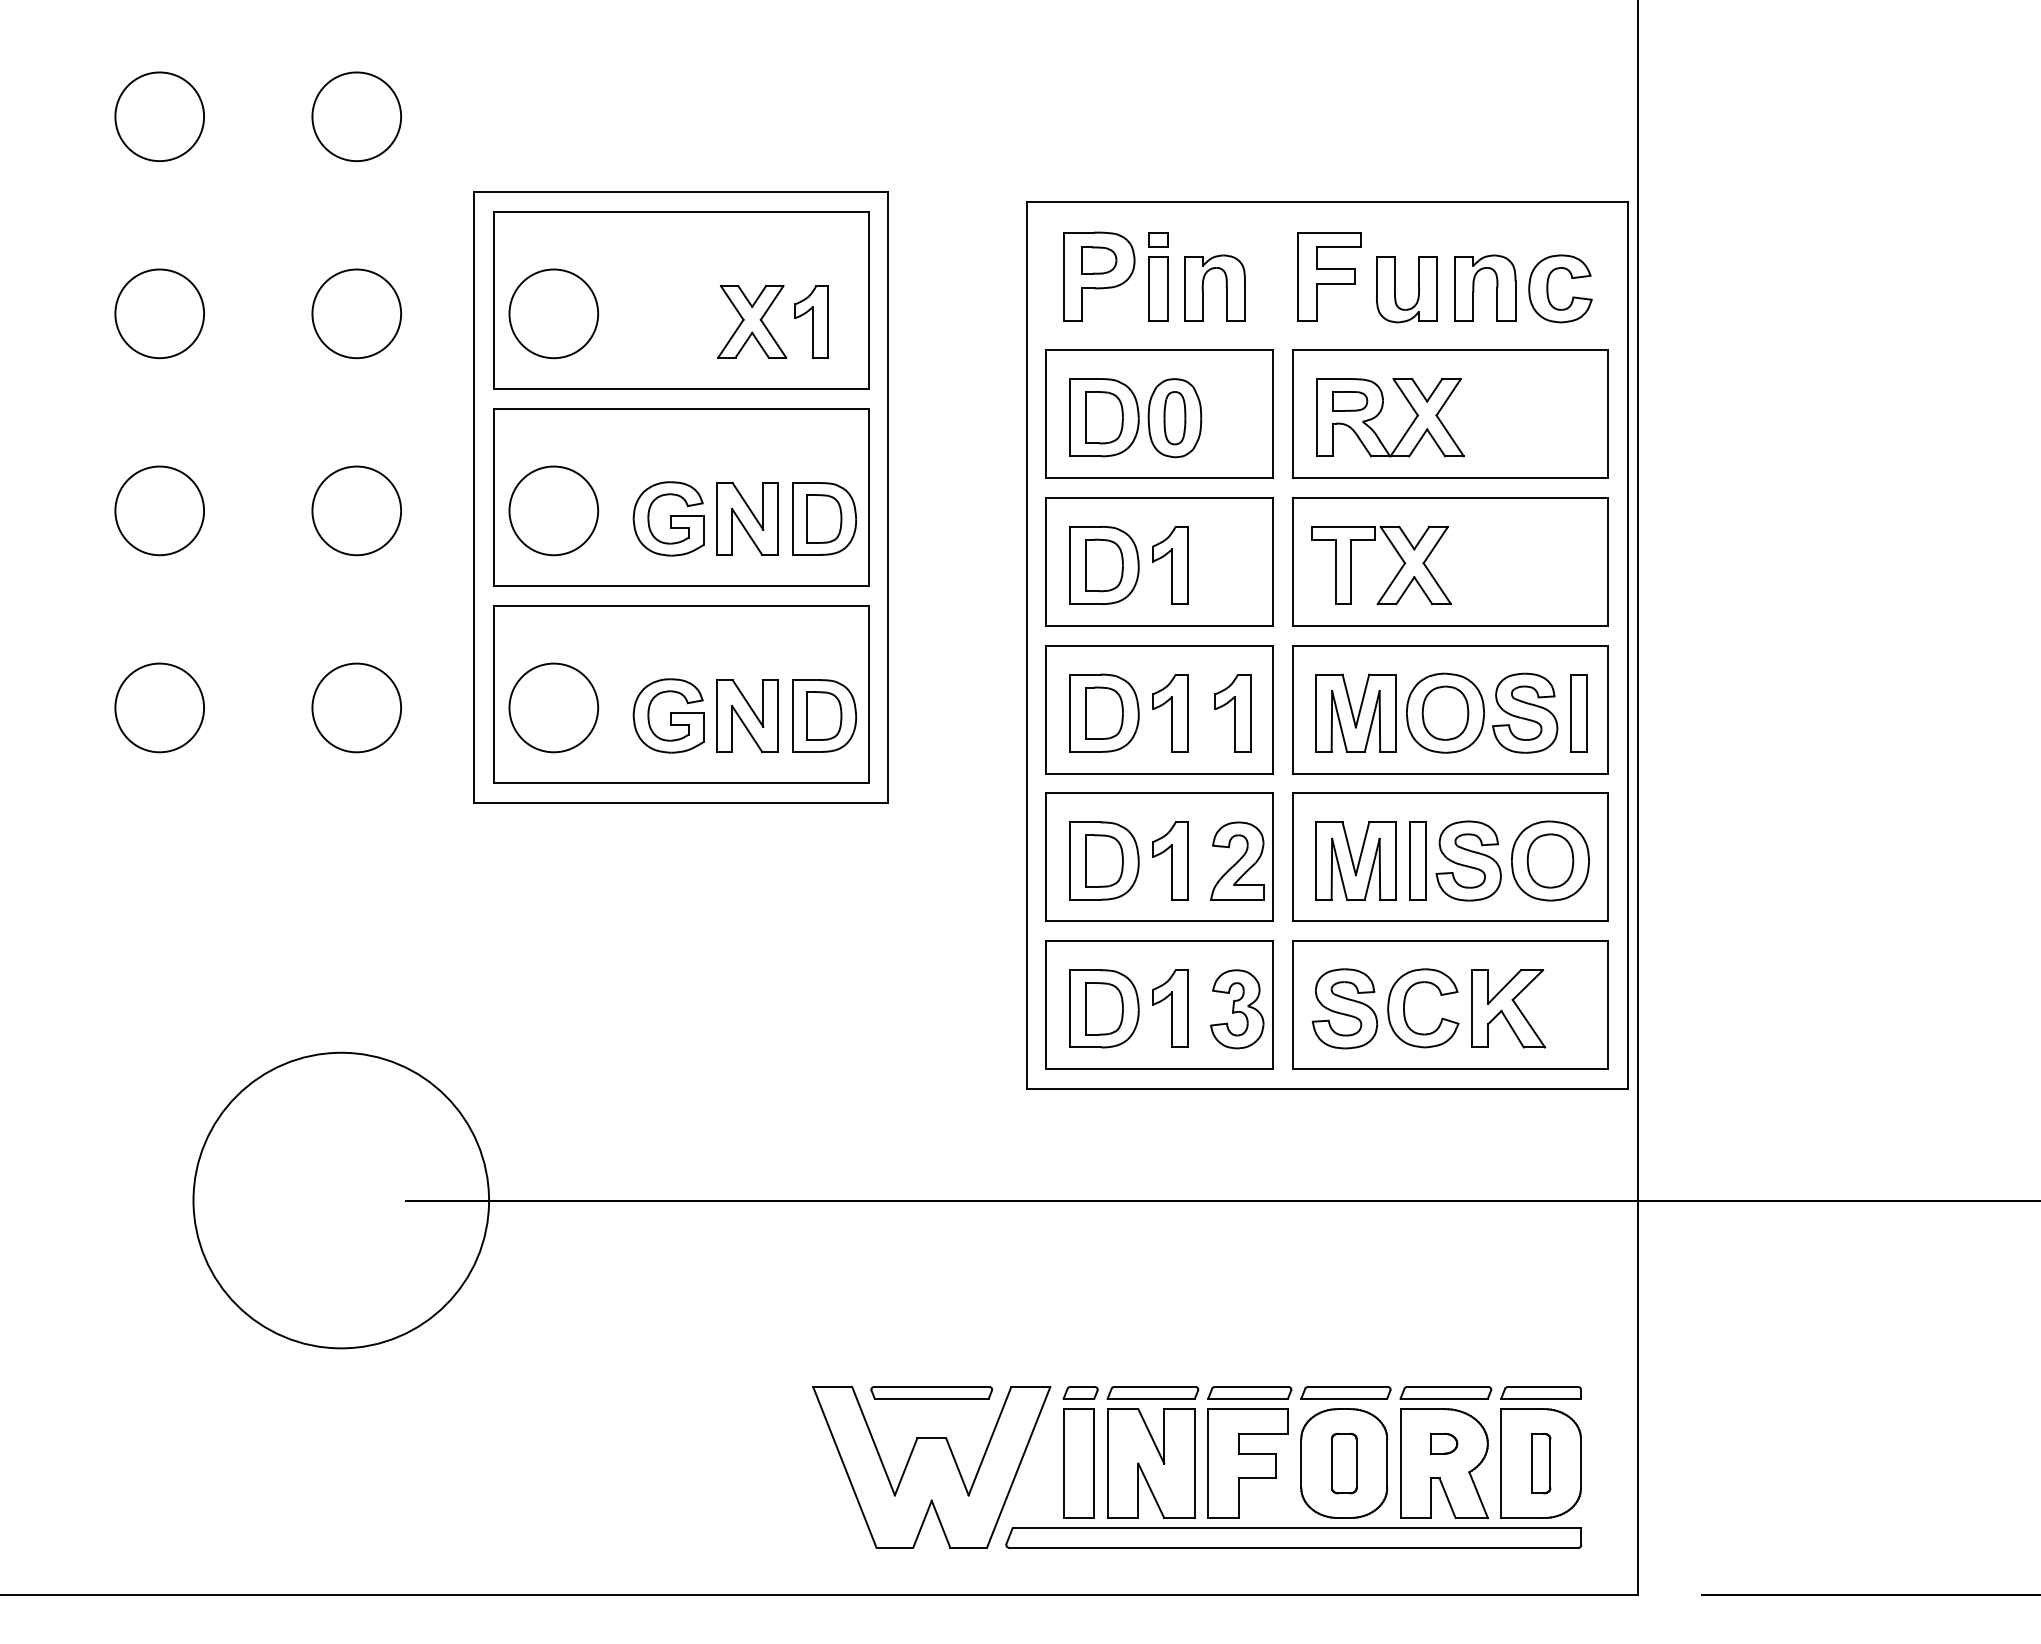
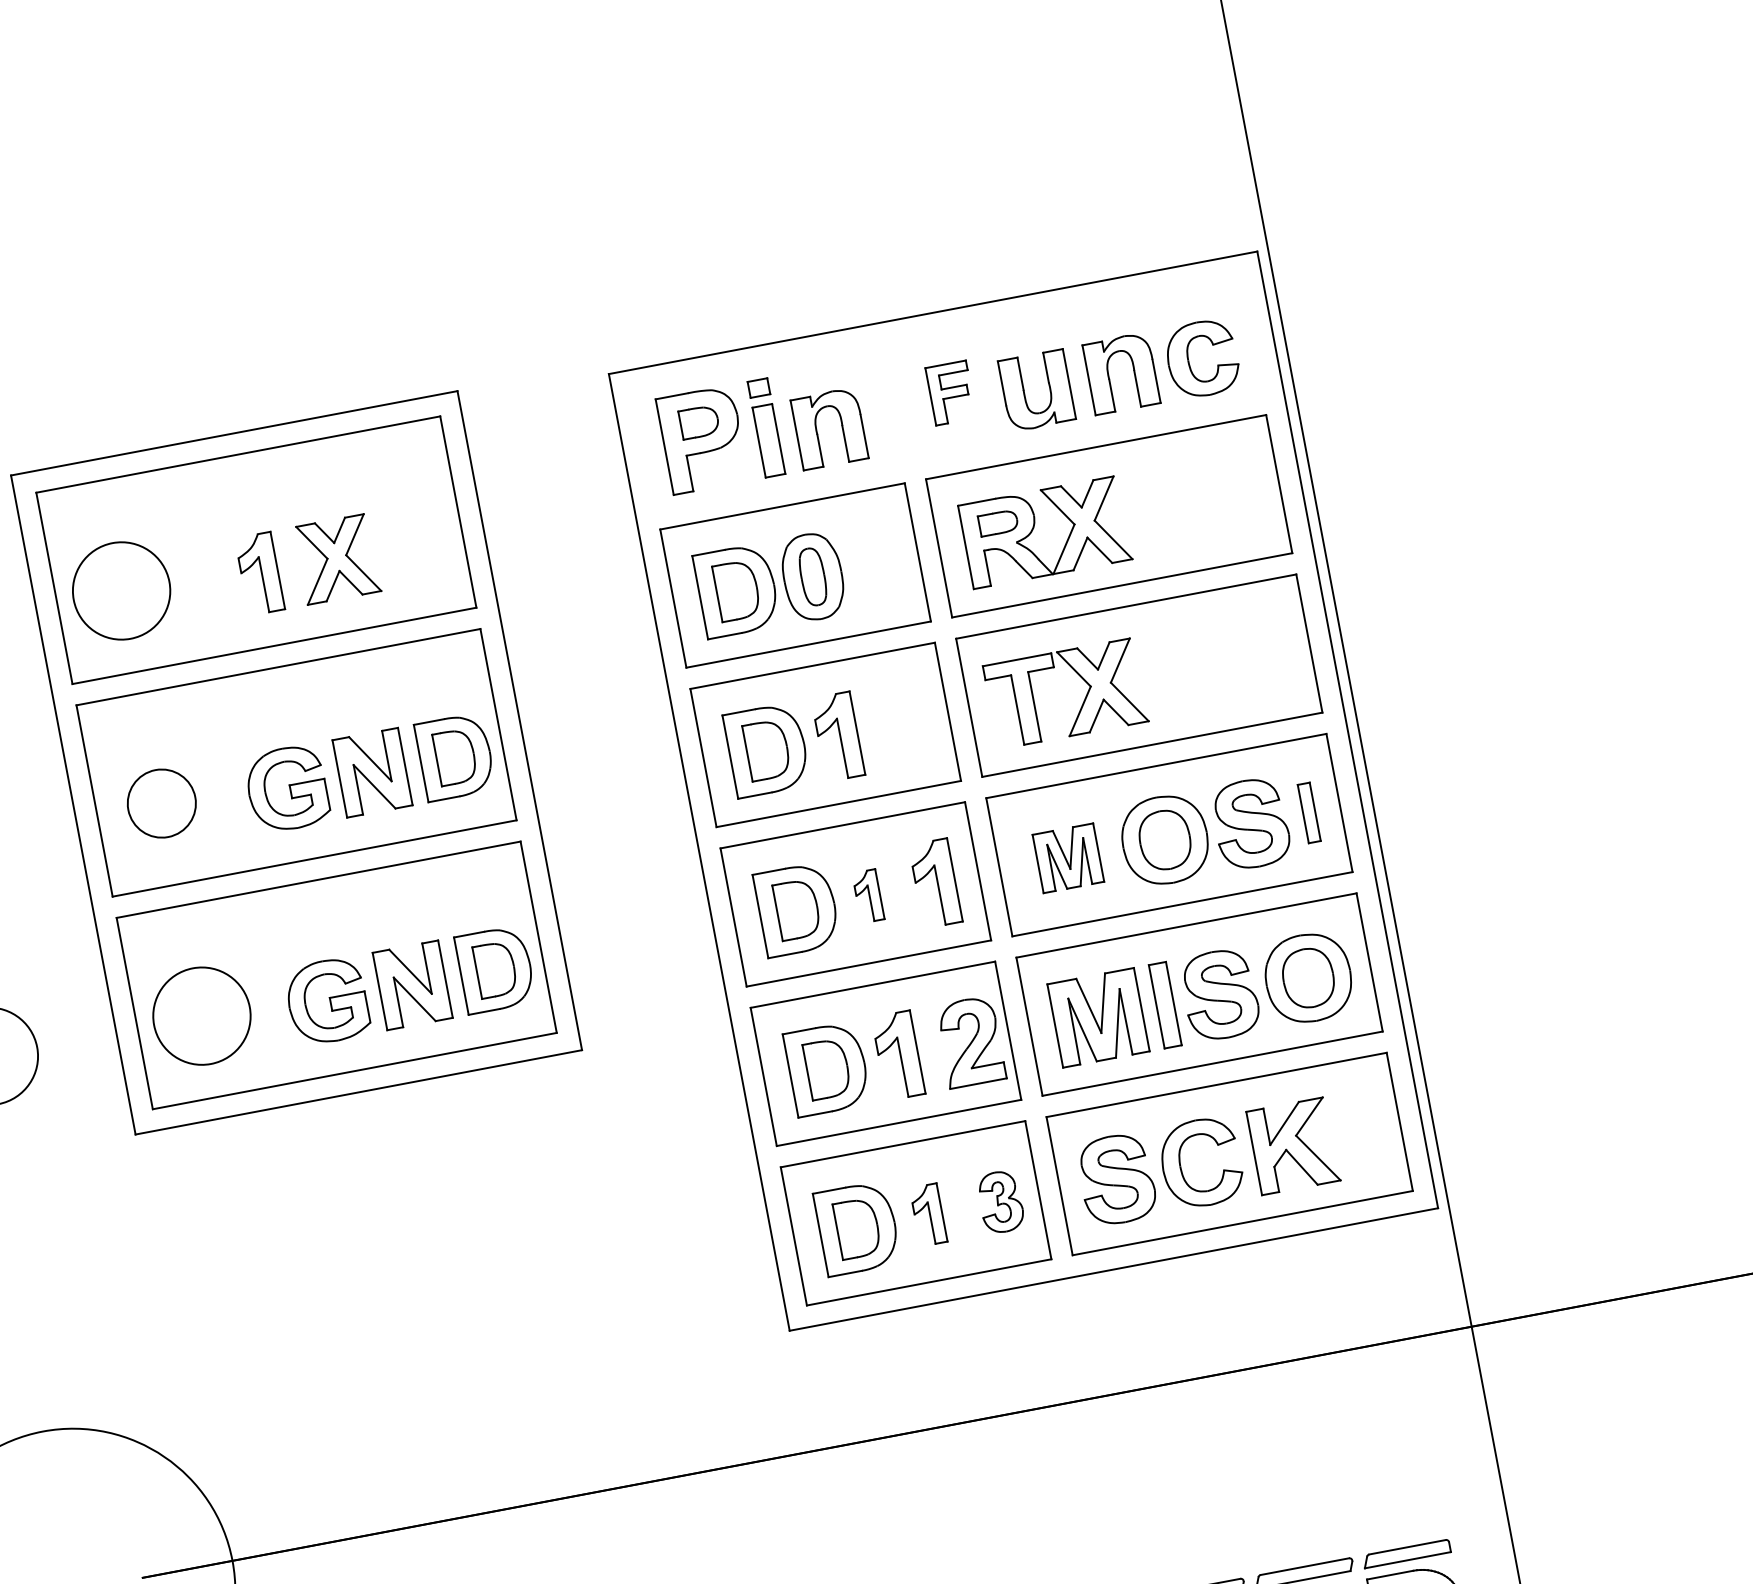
part: (1329, 276) -> (950, 392), size x0.6
part: (811, 321) -> (259, 573), moved
circle: (553, 510) -> (161, 803), size x0.7
part: (1355, 712) -> (1067, 857), size x0.7
part: (1170, 713) -> (868, 896), size x0.6
part: (1578, 713) -> (1308, 813), size x0.7
part: (1170, 1008) -> (928, 1214), size x0.7
part: (1237, 1009) -> (1001, 1202), size x0.7

